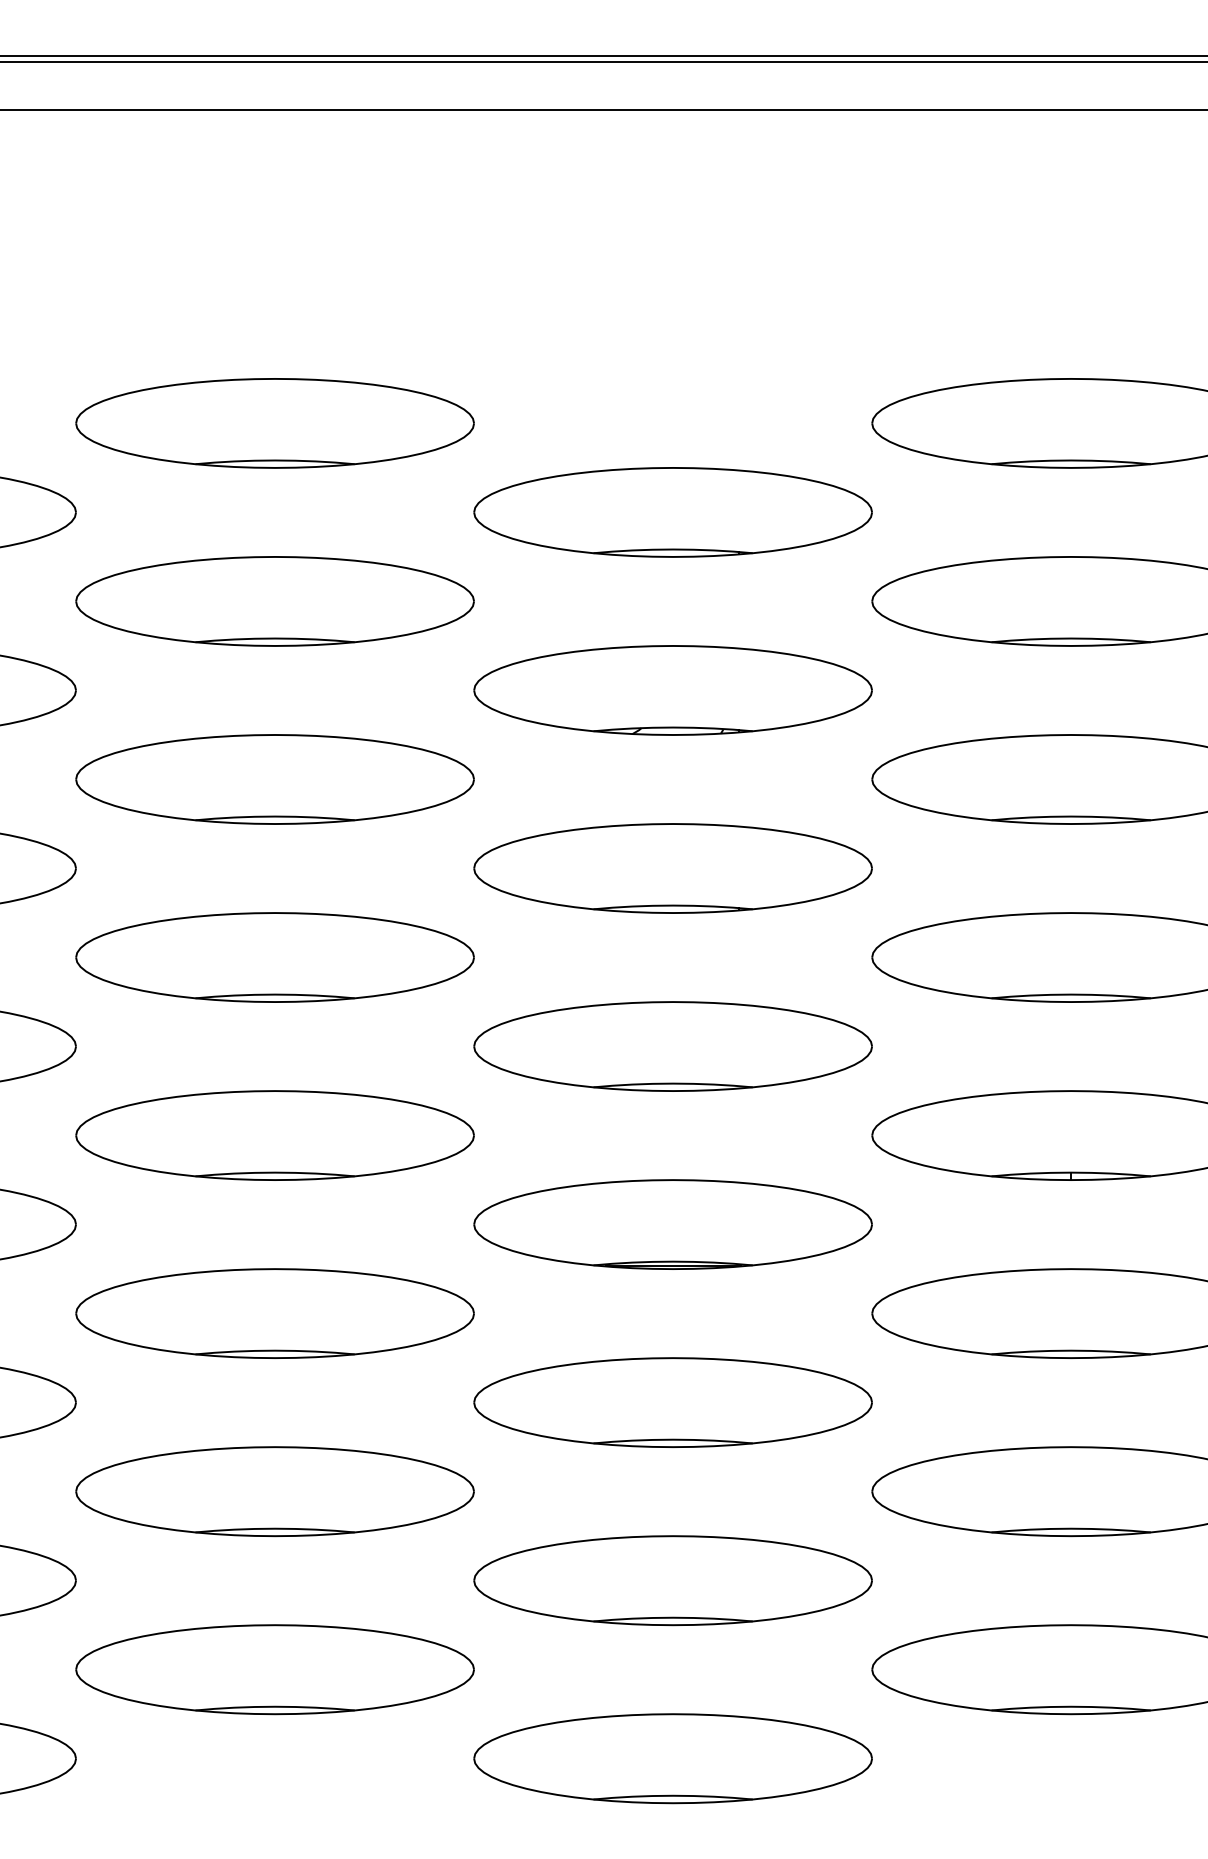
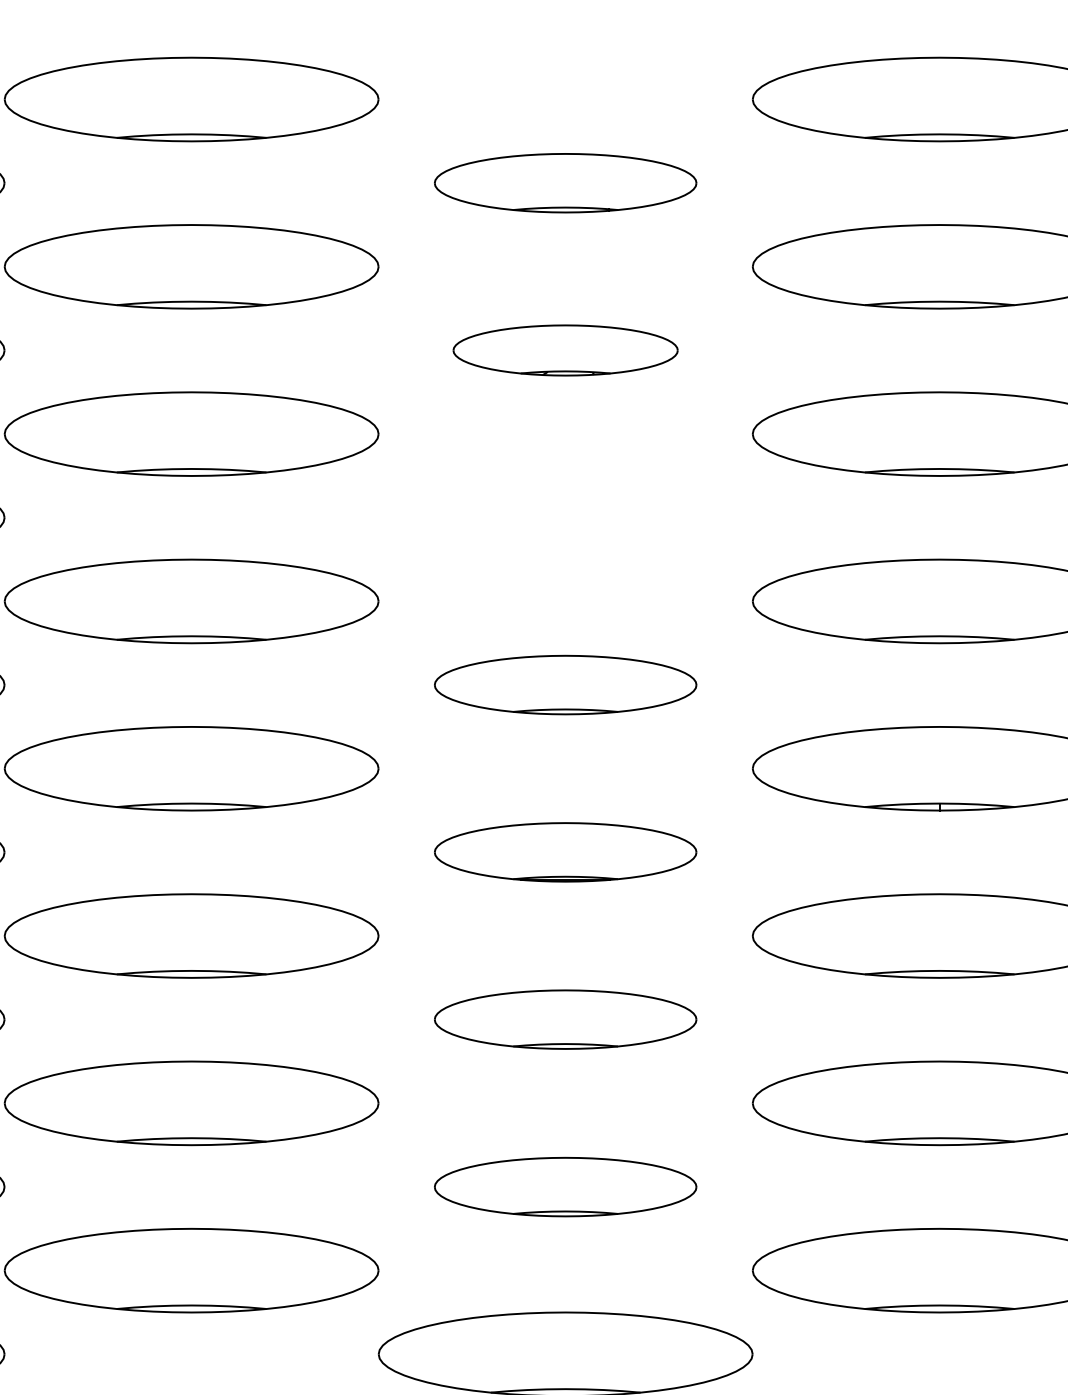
part: (672, 512) -> (565, 183), size x0.7
part: (672, 690) -> (565, 350), size x0.6
part: (672, 868) -> (565, 517), removed
part: (672, 1046) -> (565, 685), size x0.7
part: (672, 1224) -> (565, 852), size x0.7
part: (672, 1402) -> (565, 1019), size x0.7
part: (672, 1580) -> (565, 1186), size x0.7

